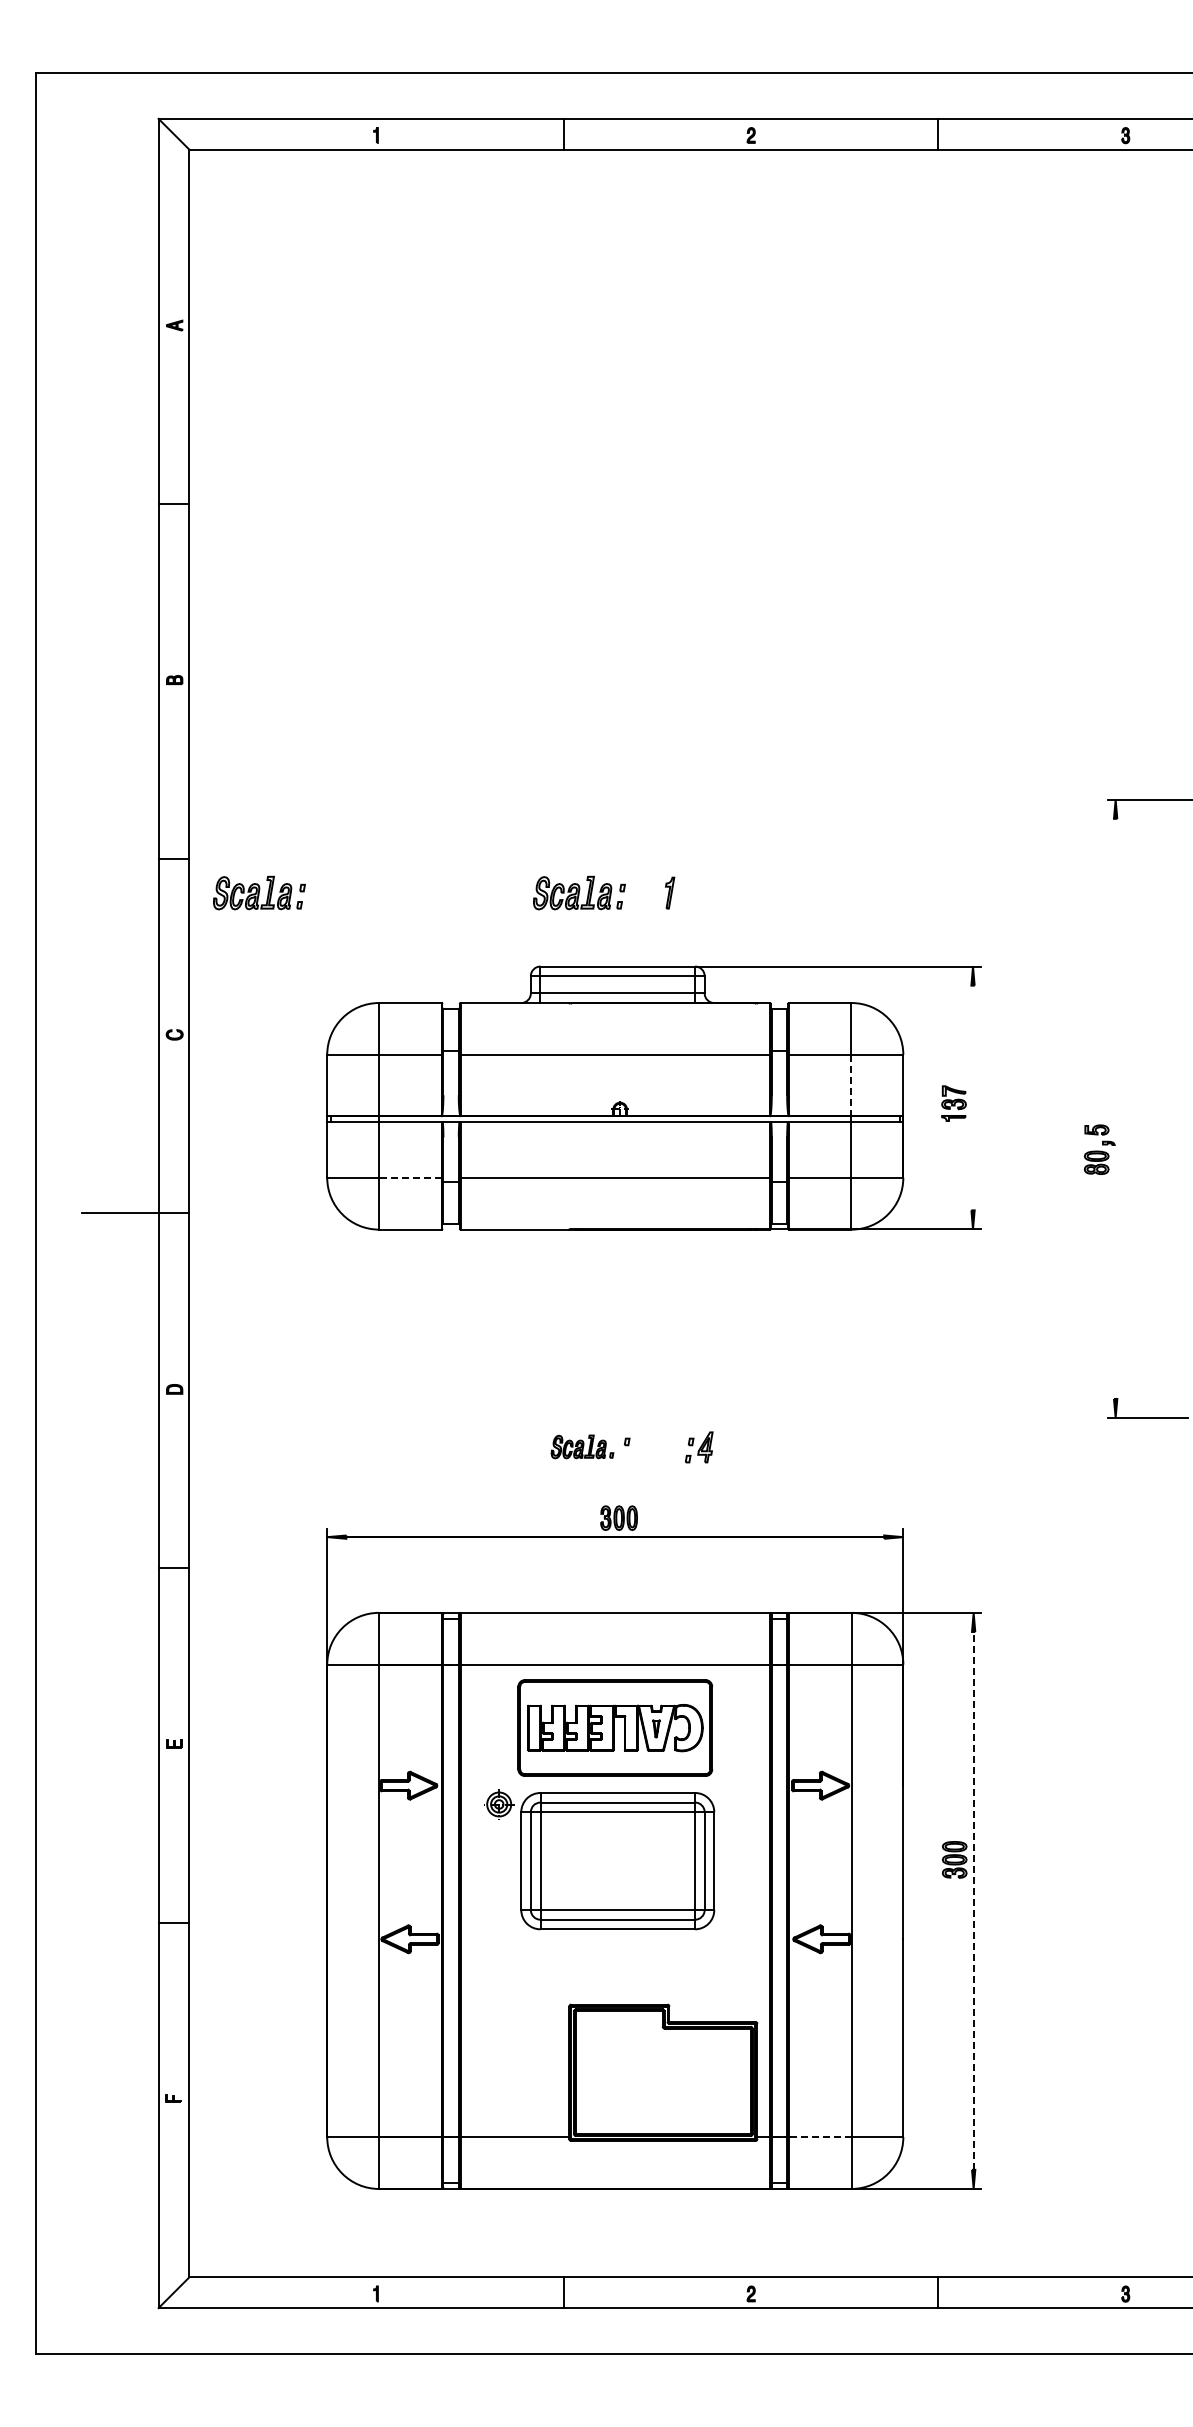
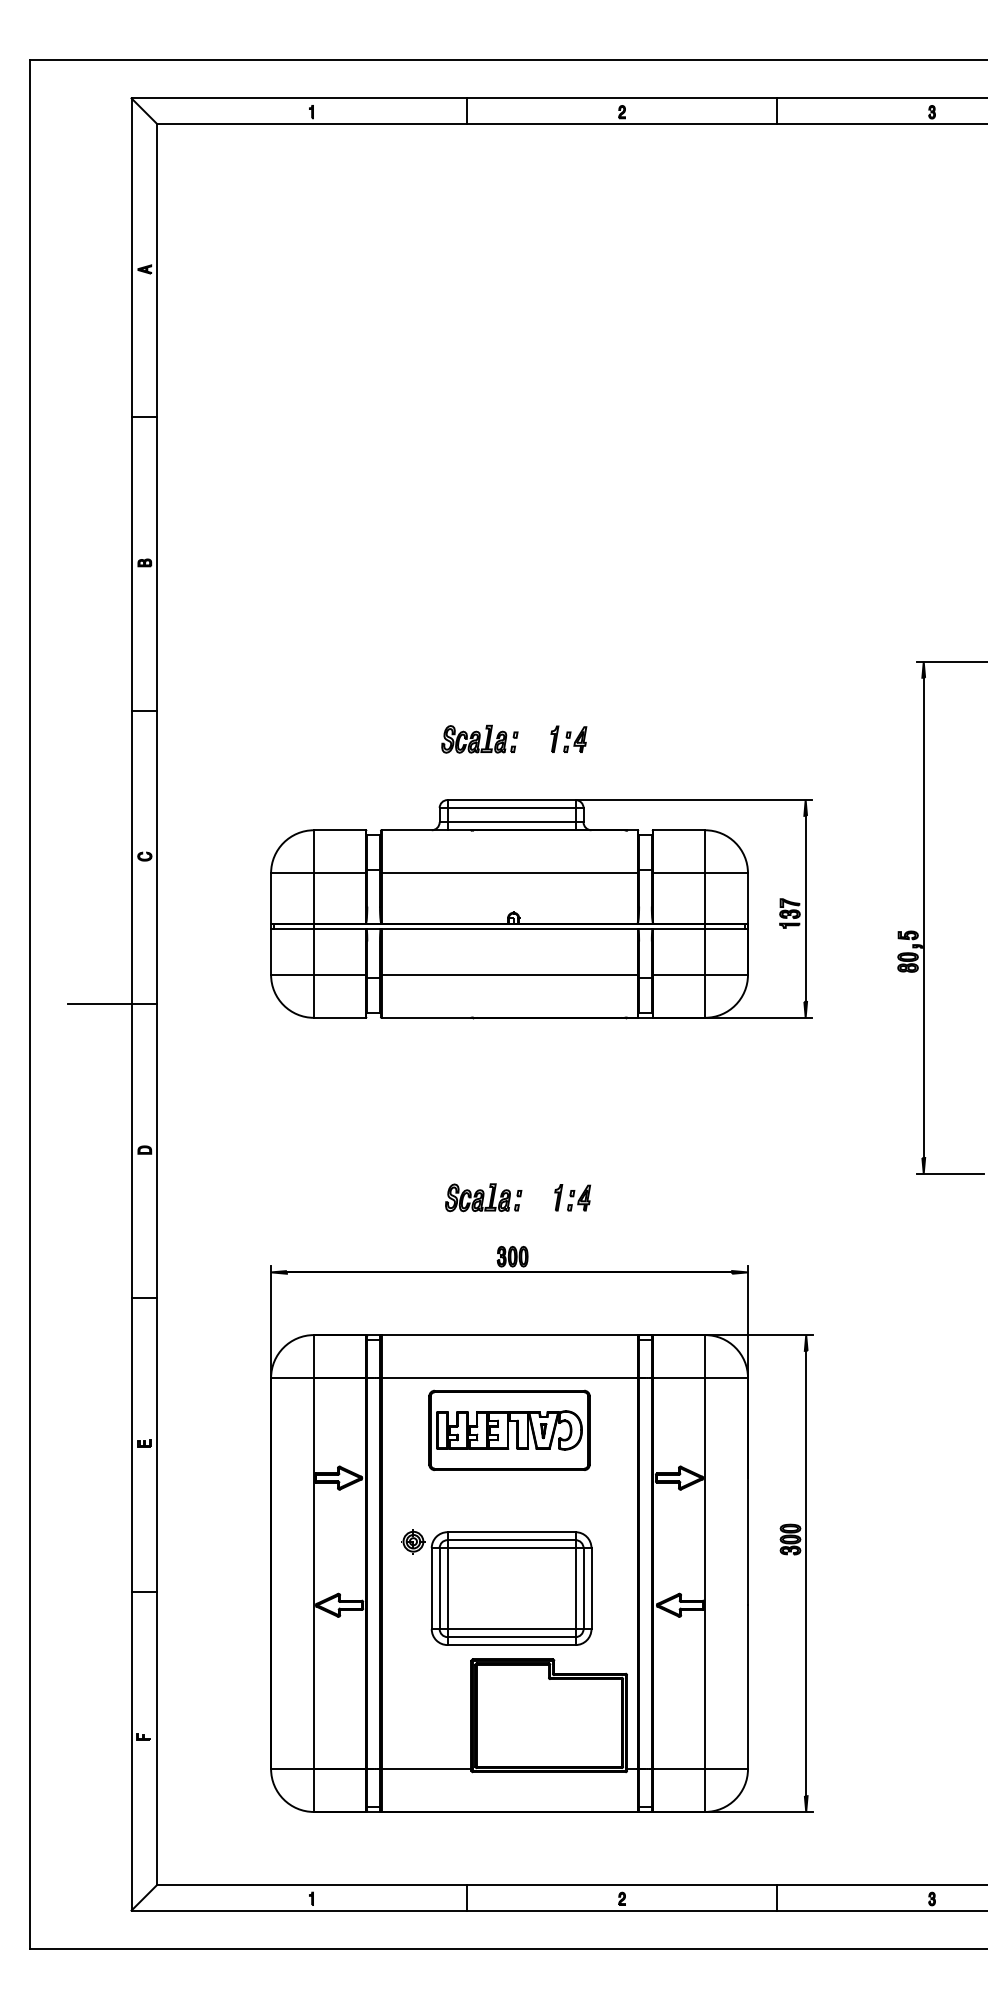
part: (259, 892) -> (215, 738), removed
part: (694, 893) -> (575, 739), added
line: (851, 1085) -> (705, 898), dashed -> solid
line: (973, 1097) -> (806, 908), added
line: (1115, 1108) -> (923, 917), added
line: (409, 1177) -> (339, 974), dashed -> solid
part: (582, 1446) -> (482, 1197), size x1.43
part: (674, 1446) -> (558, 1197), added
part: (599, 1859) -> (496, 1587), moved
line: (973, 1900) -> (806, 1573), dashed -> solid
line: (819, 2137) -> (678, 1769), dashed -> solid

